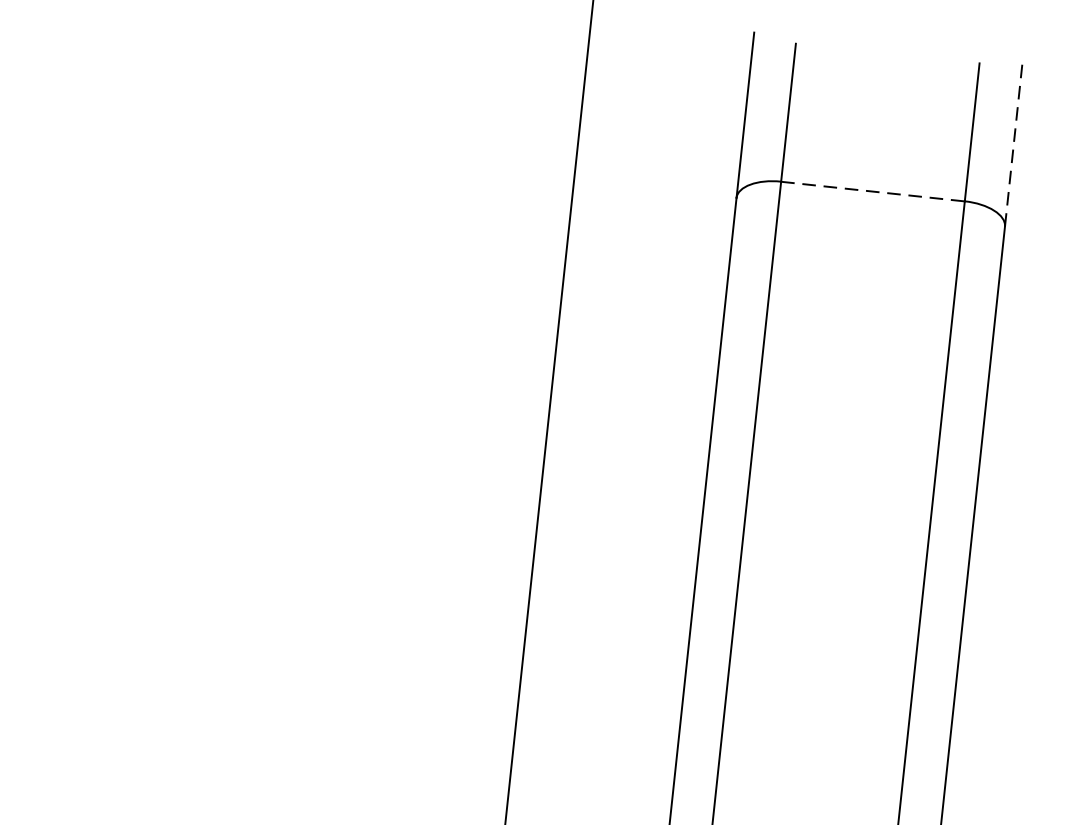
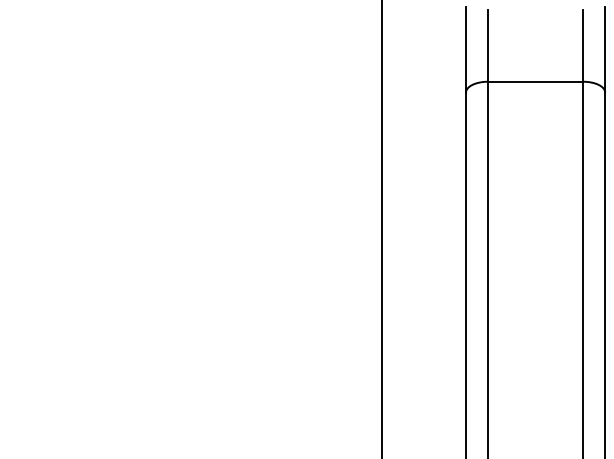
line: (1014, 143) -> (605, 49), dashed -> solid
line: (872, 190) -> (535, 81), dashed -> solid

